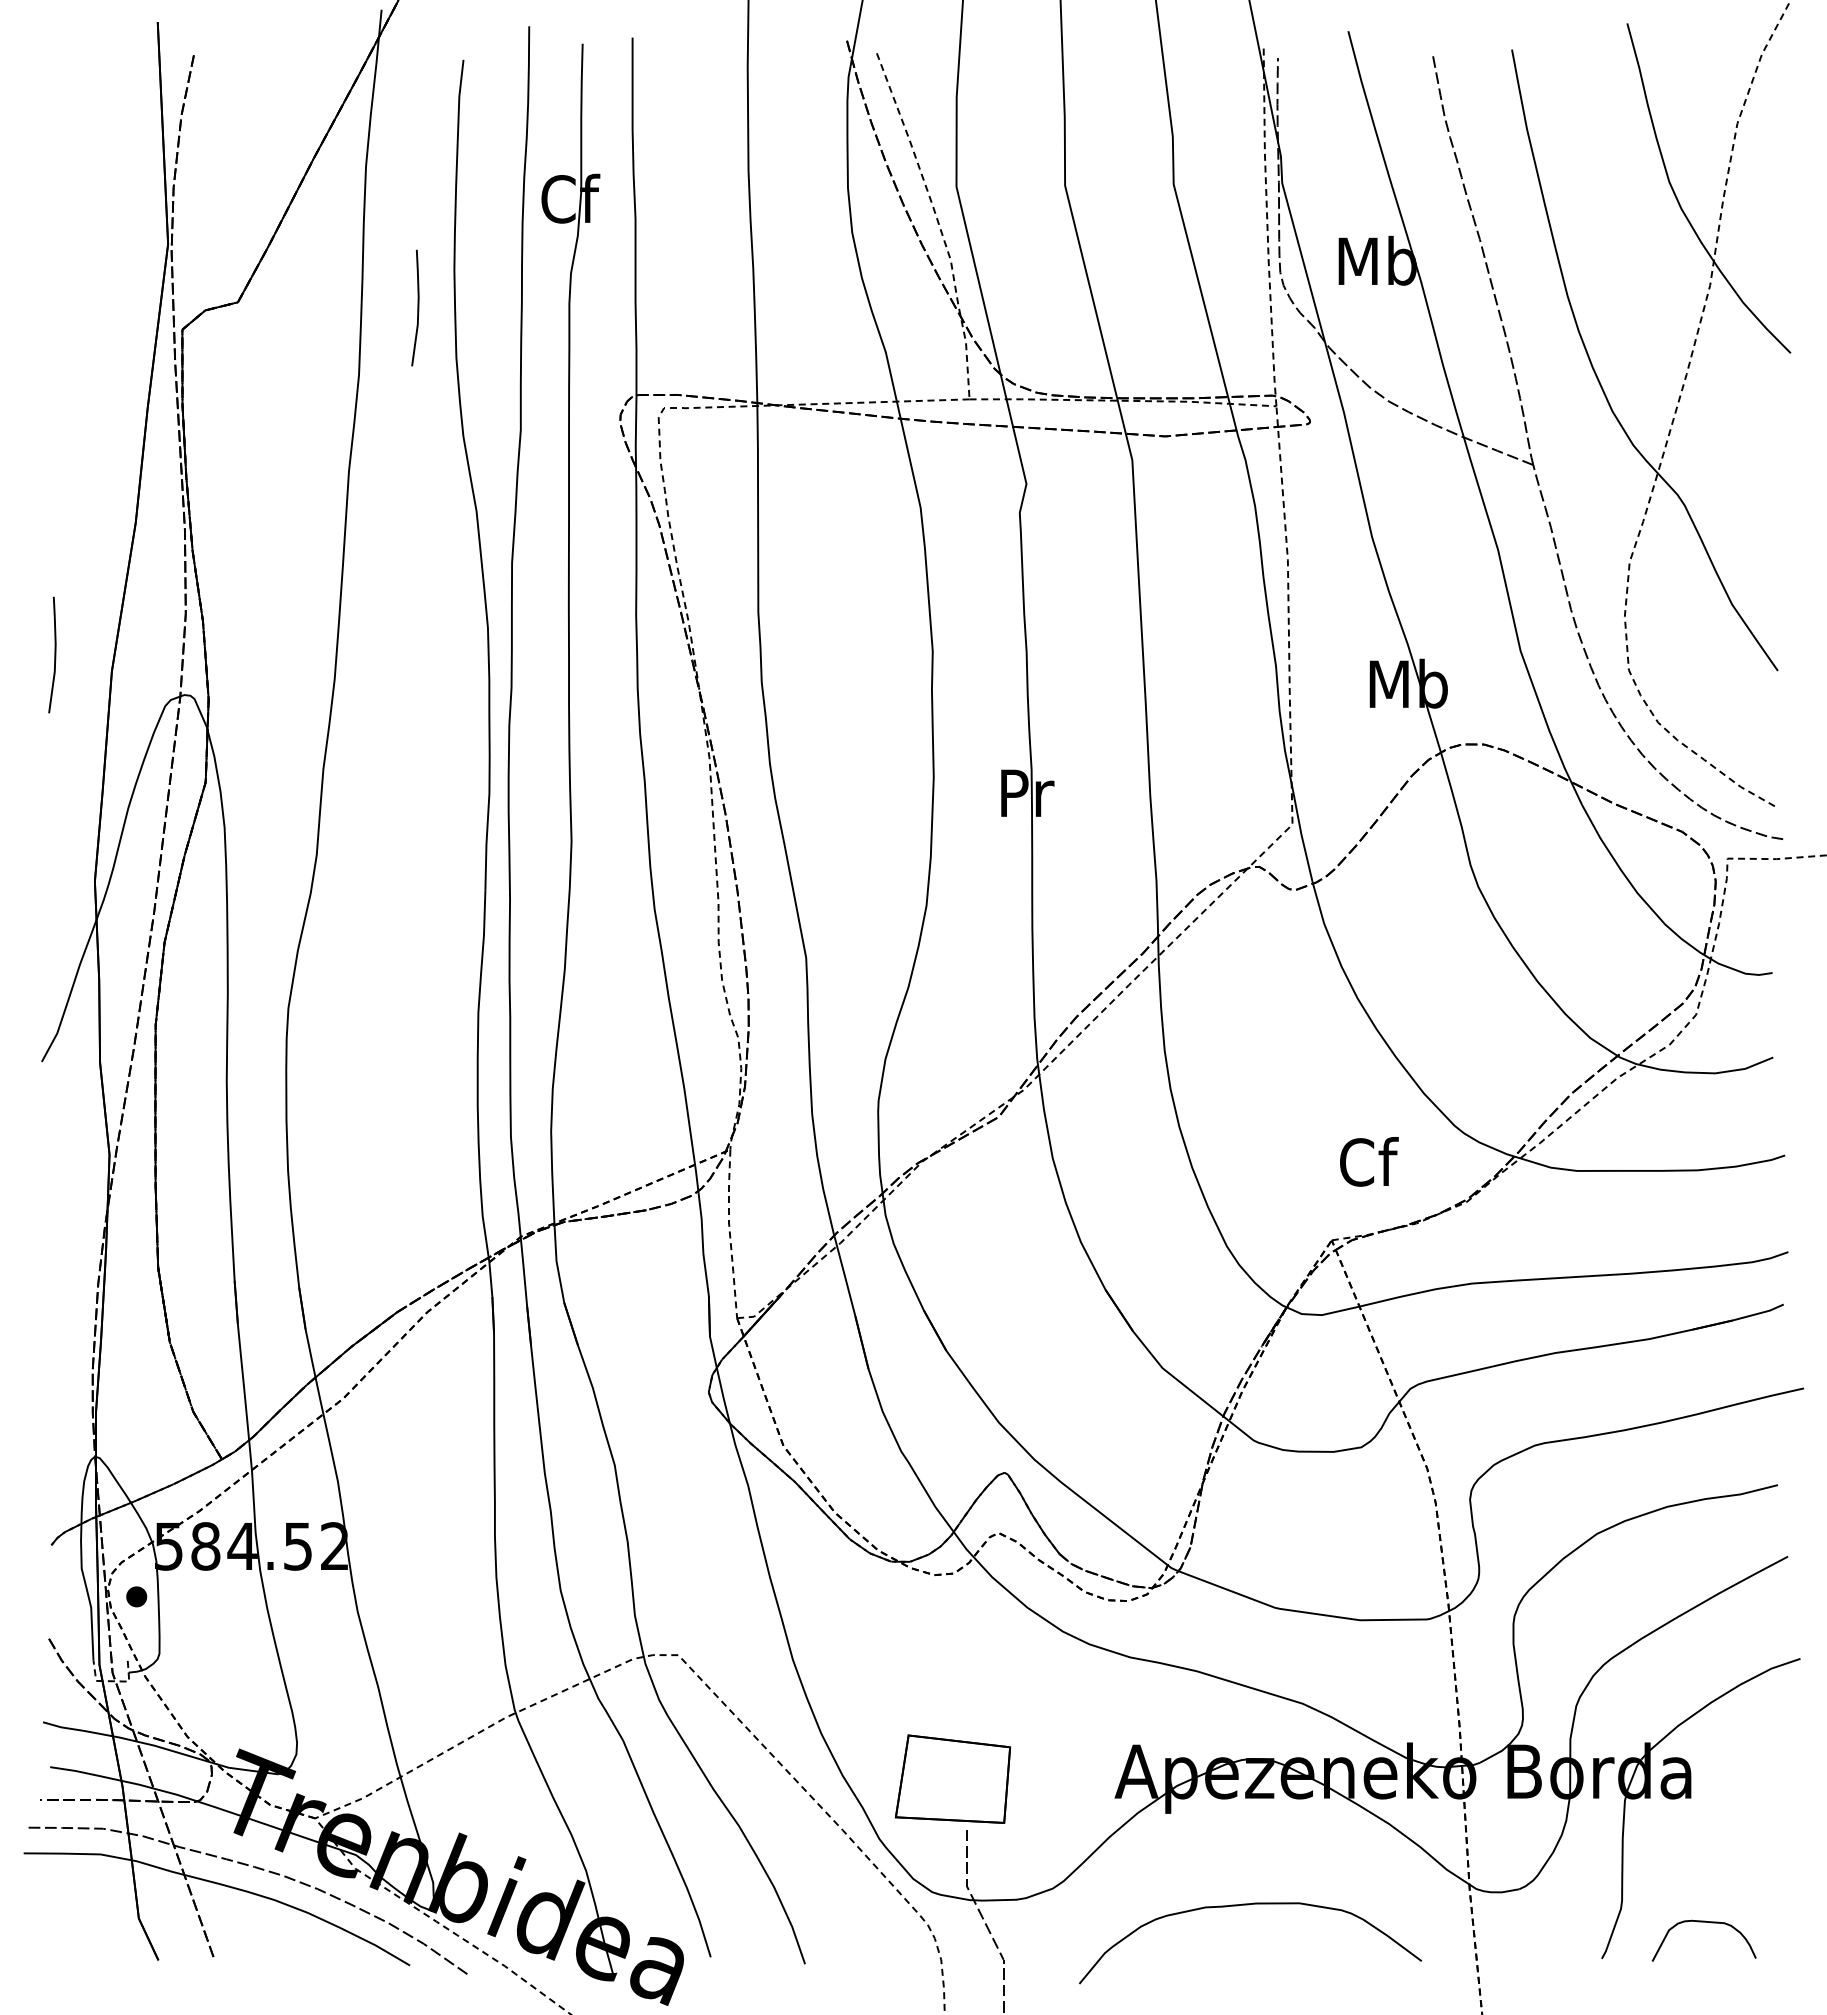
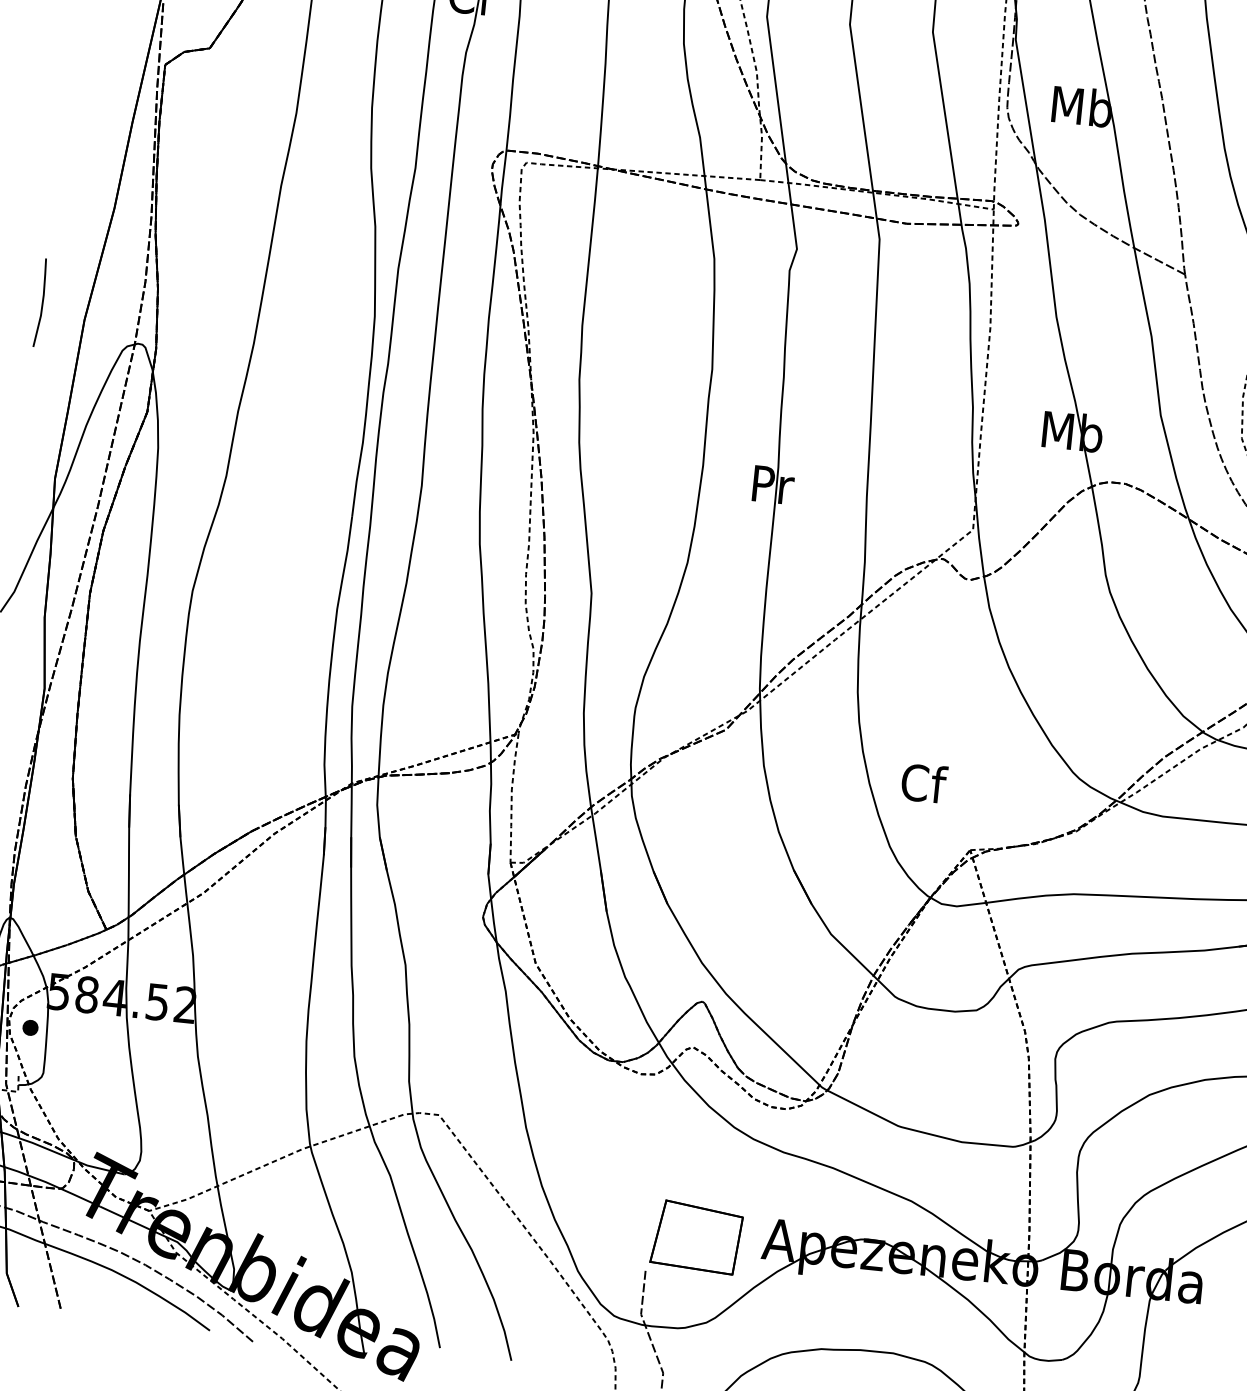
line: (417, 307) -> (346, 66), removed
text: (1369, 1161) -> (924, 783), moved
part: (952, 1778) -> (696, 1236), moved

